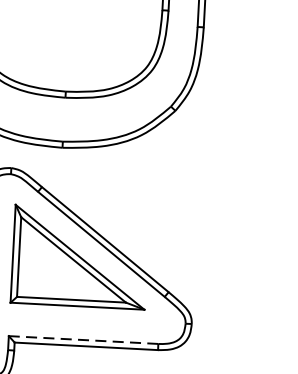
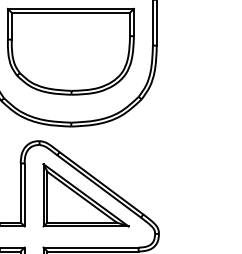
line: (82, 339) -> (90, 247), dashed -> solid

